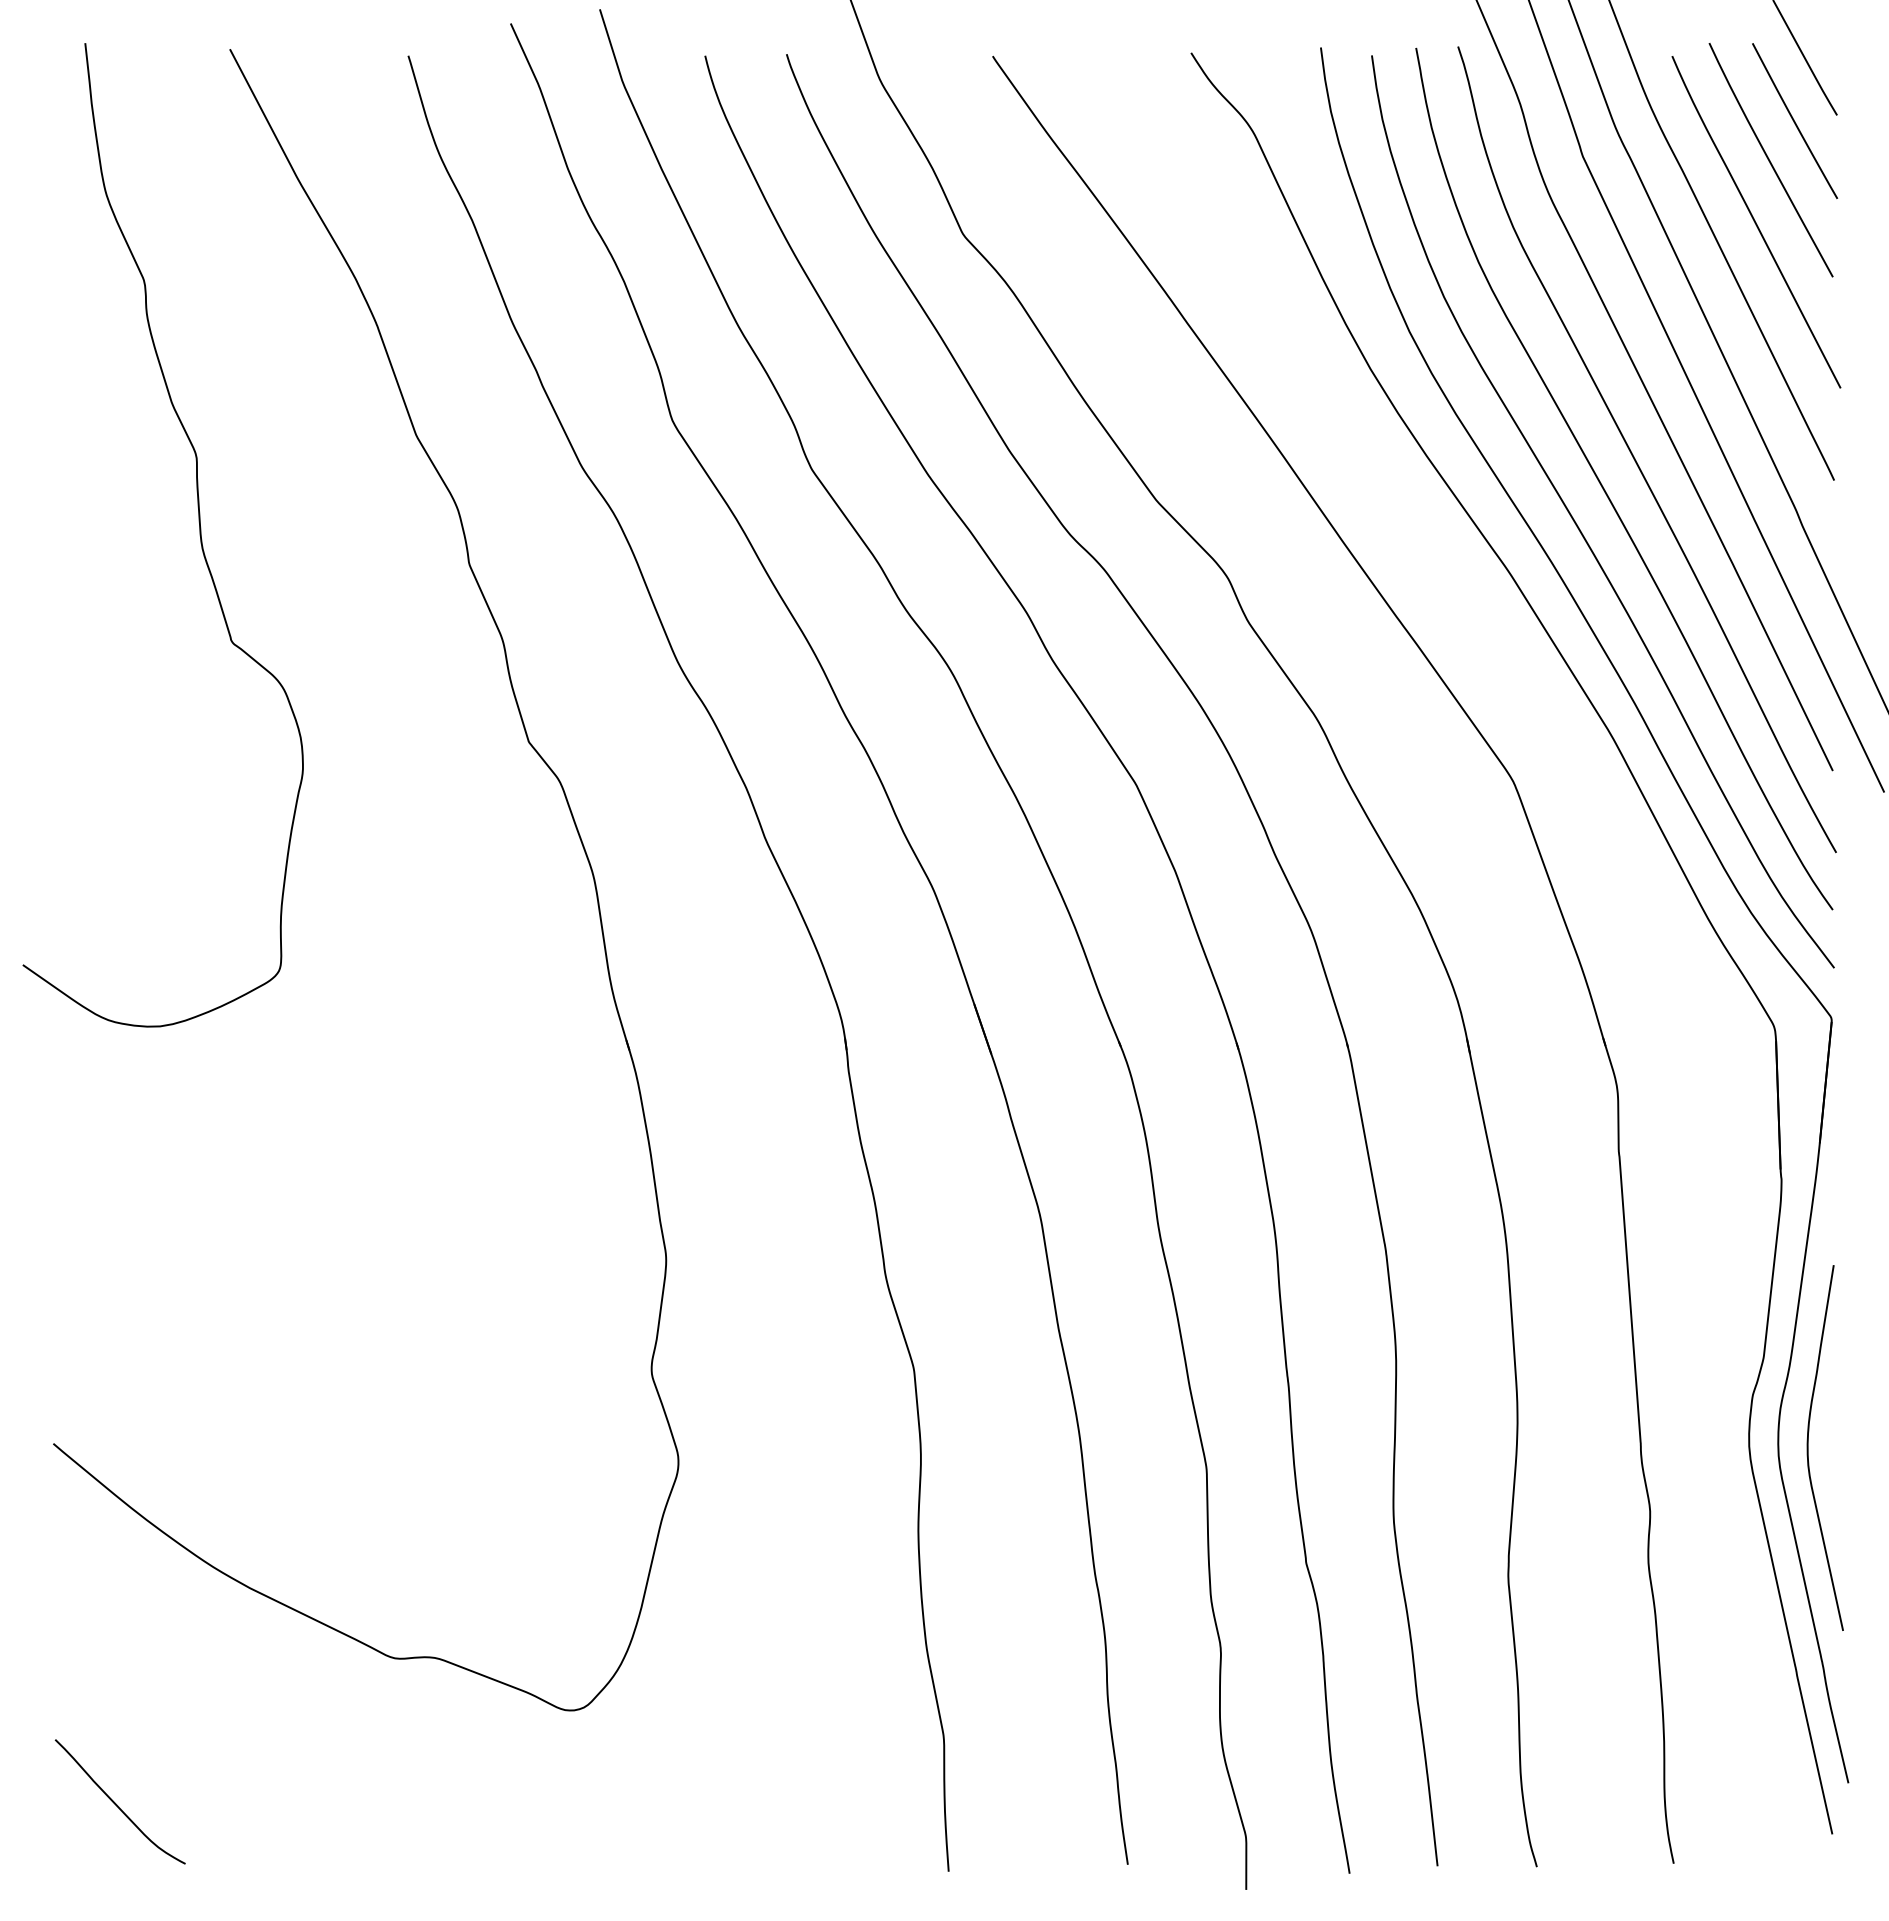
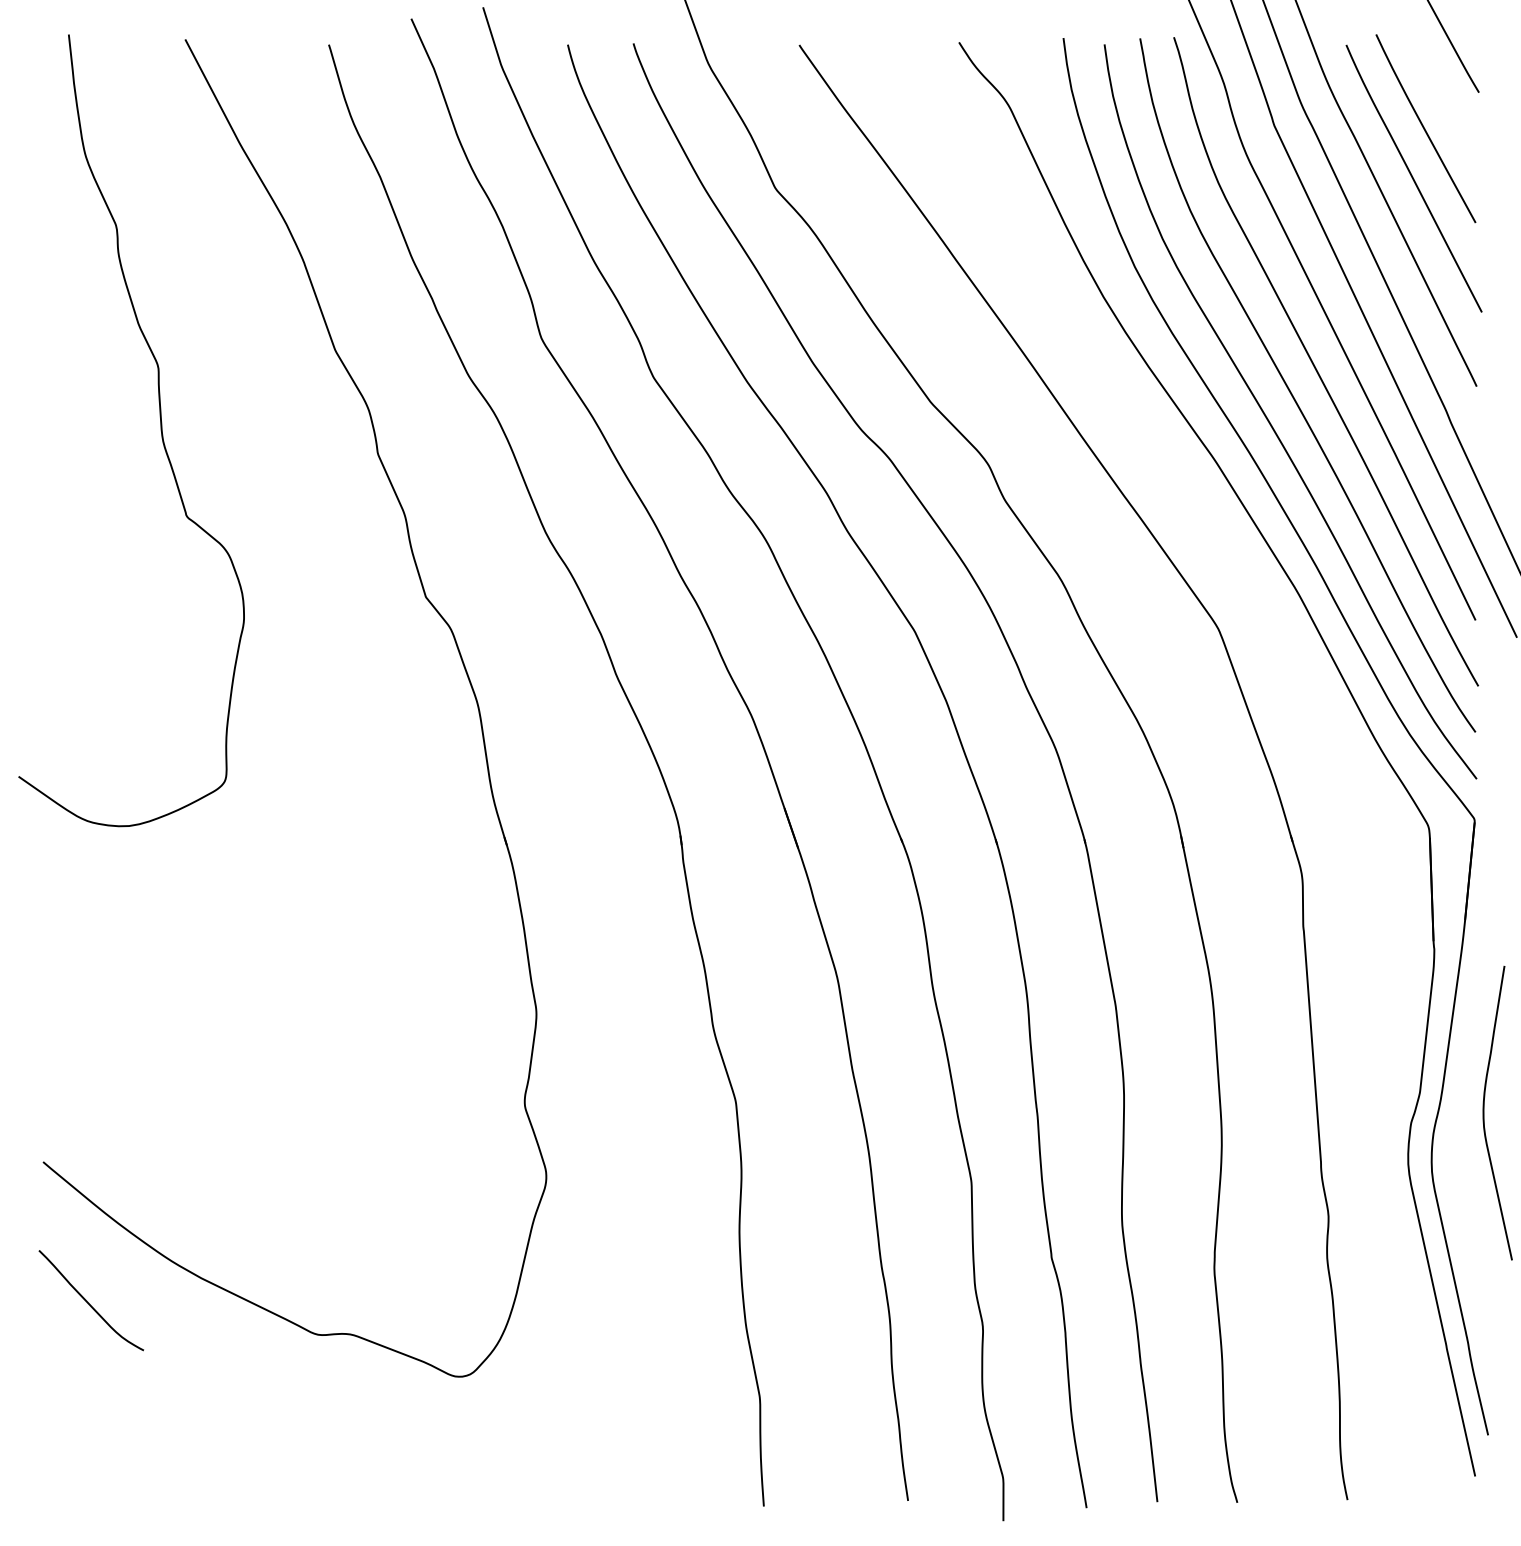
curve: (1794, 120) -> (1444, 96), removed
curve: (1808, 1447) -> (1484, 1112), moved
curve: (116, 1803) -> (88, 1301), moved

